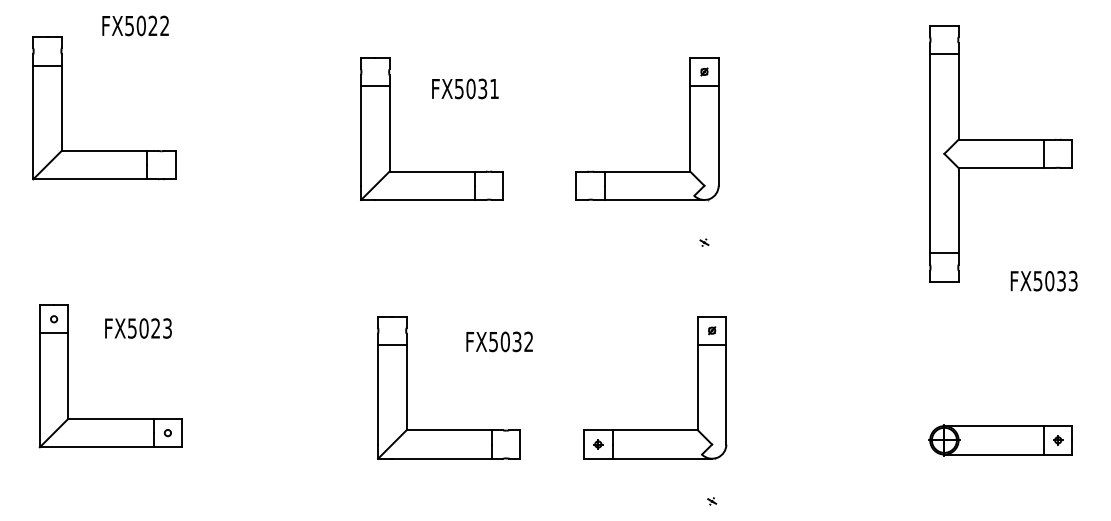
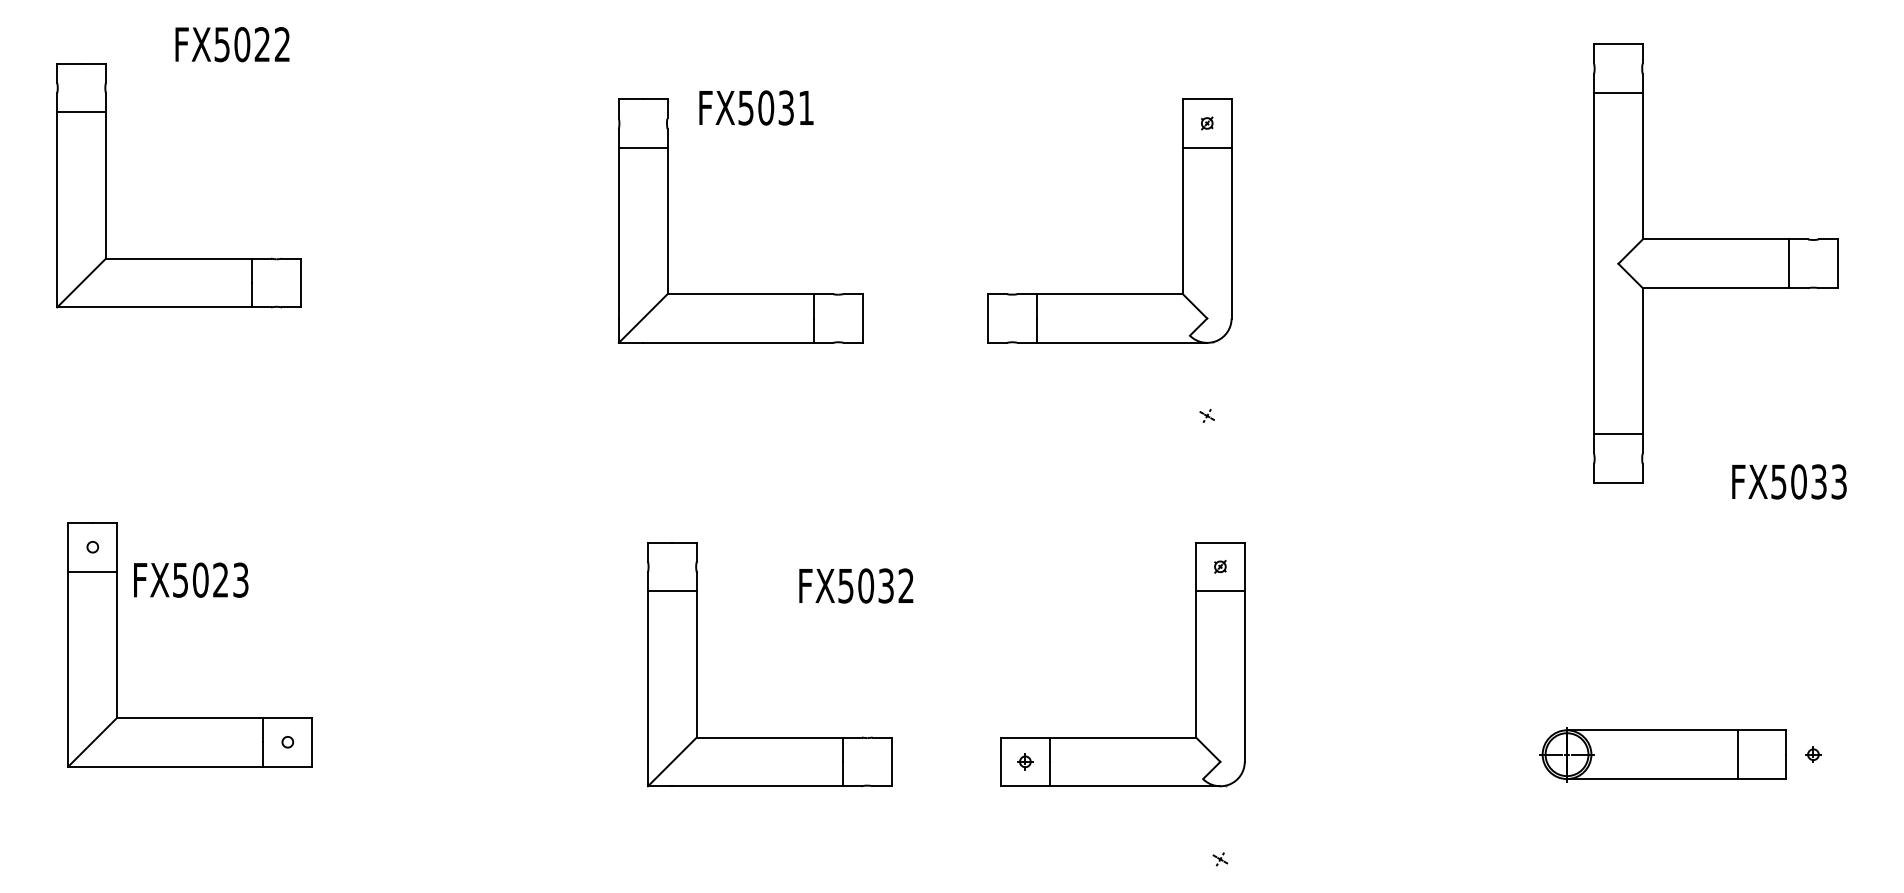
text: (465, 88) -> (756, 107), moved
text: (138, 328) -> (191, 580), moved
part: (1000, 440) -> (1663, 754), moved

